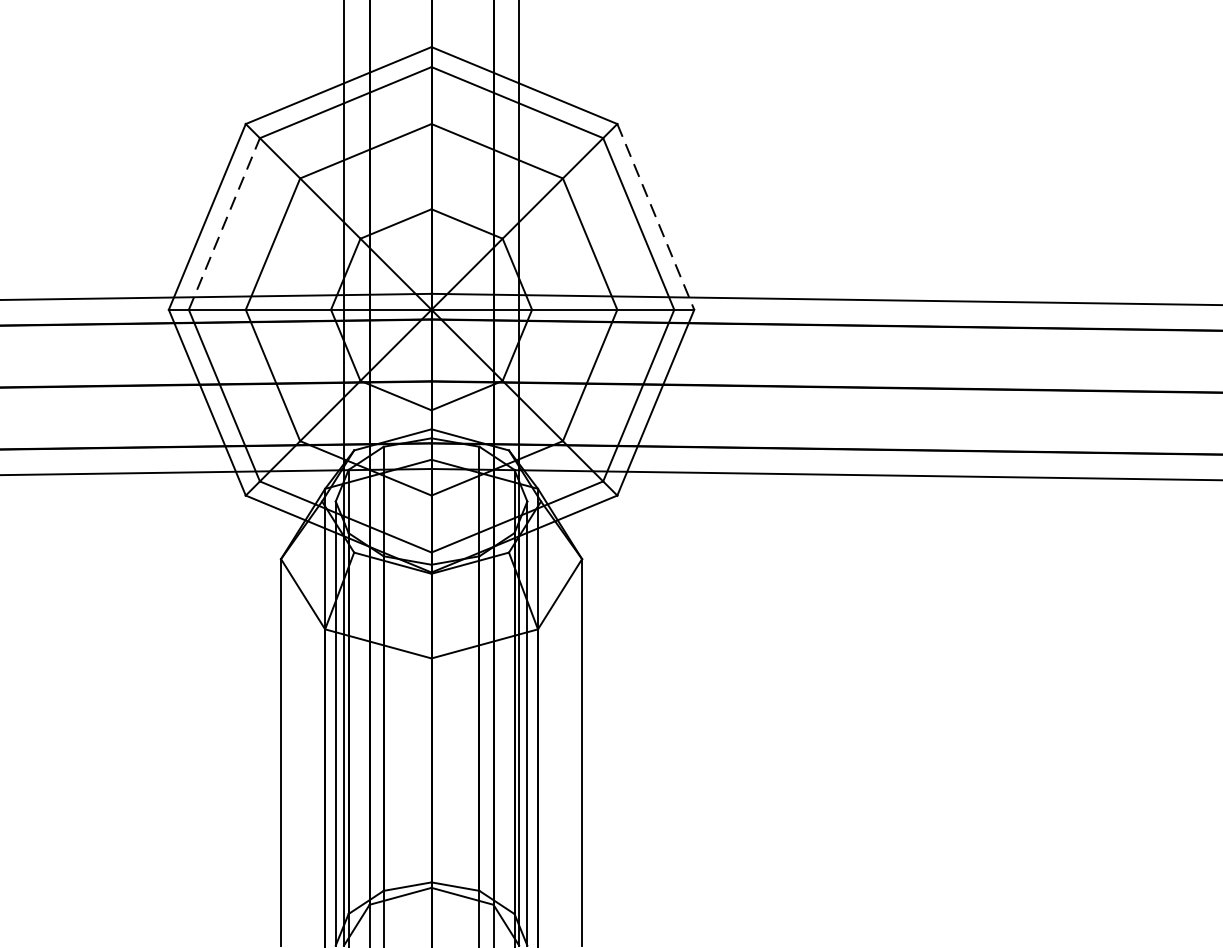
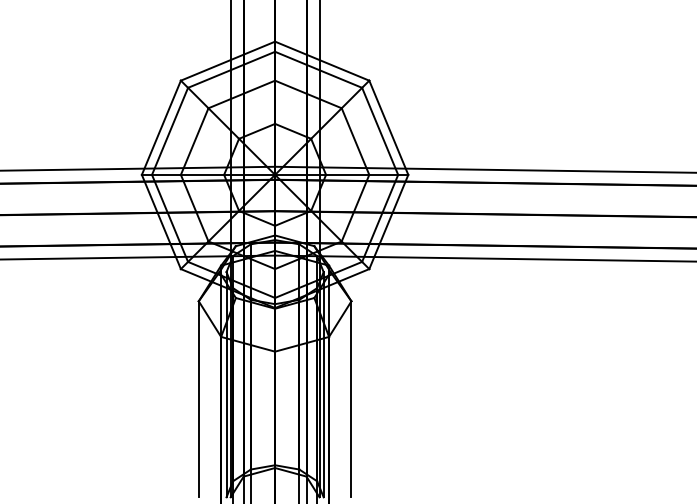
line: (655, 216) -> (388, 127), dashed -> solid
line: (225, 222) -> (170, 130), dashed -> solid

